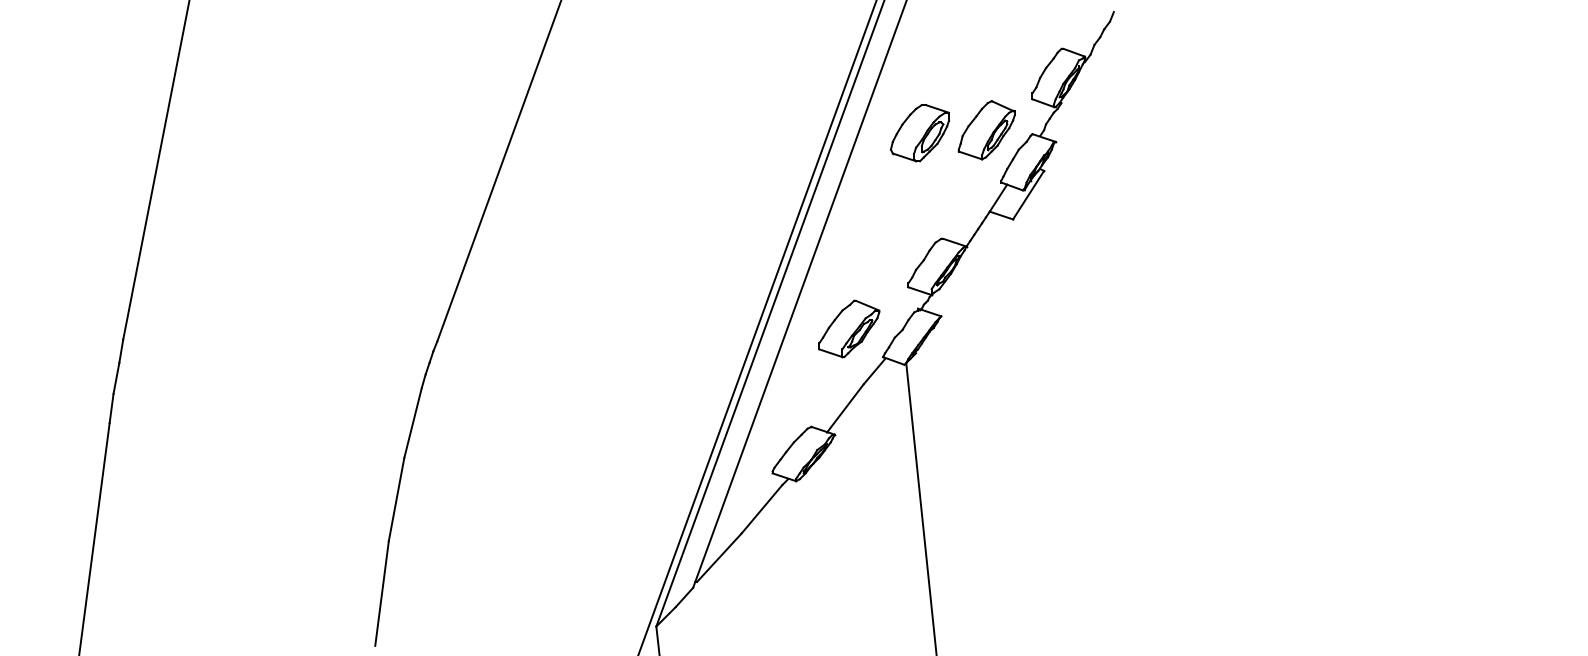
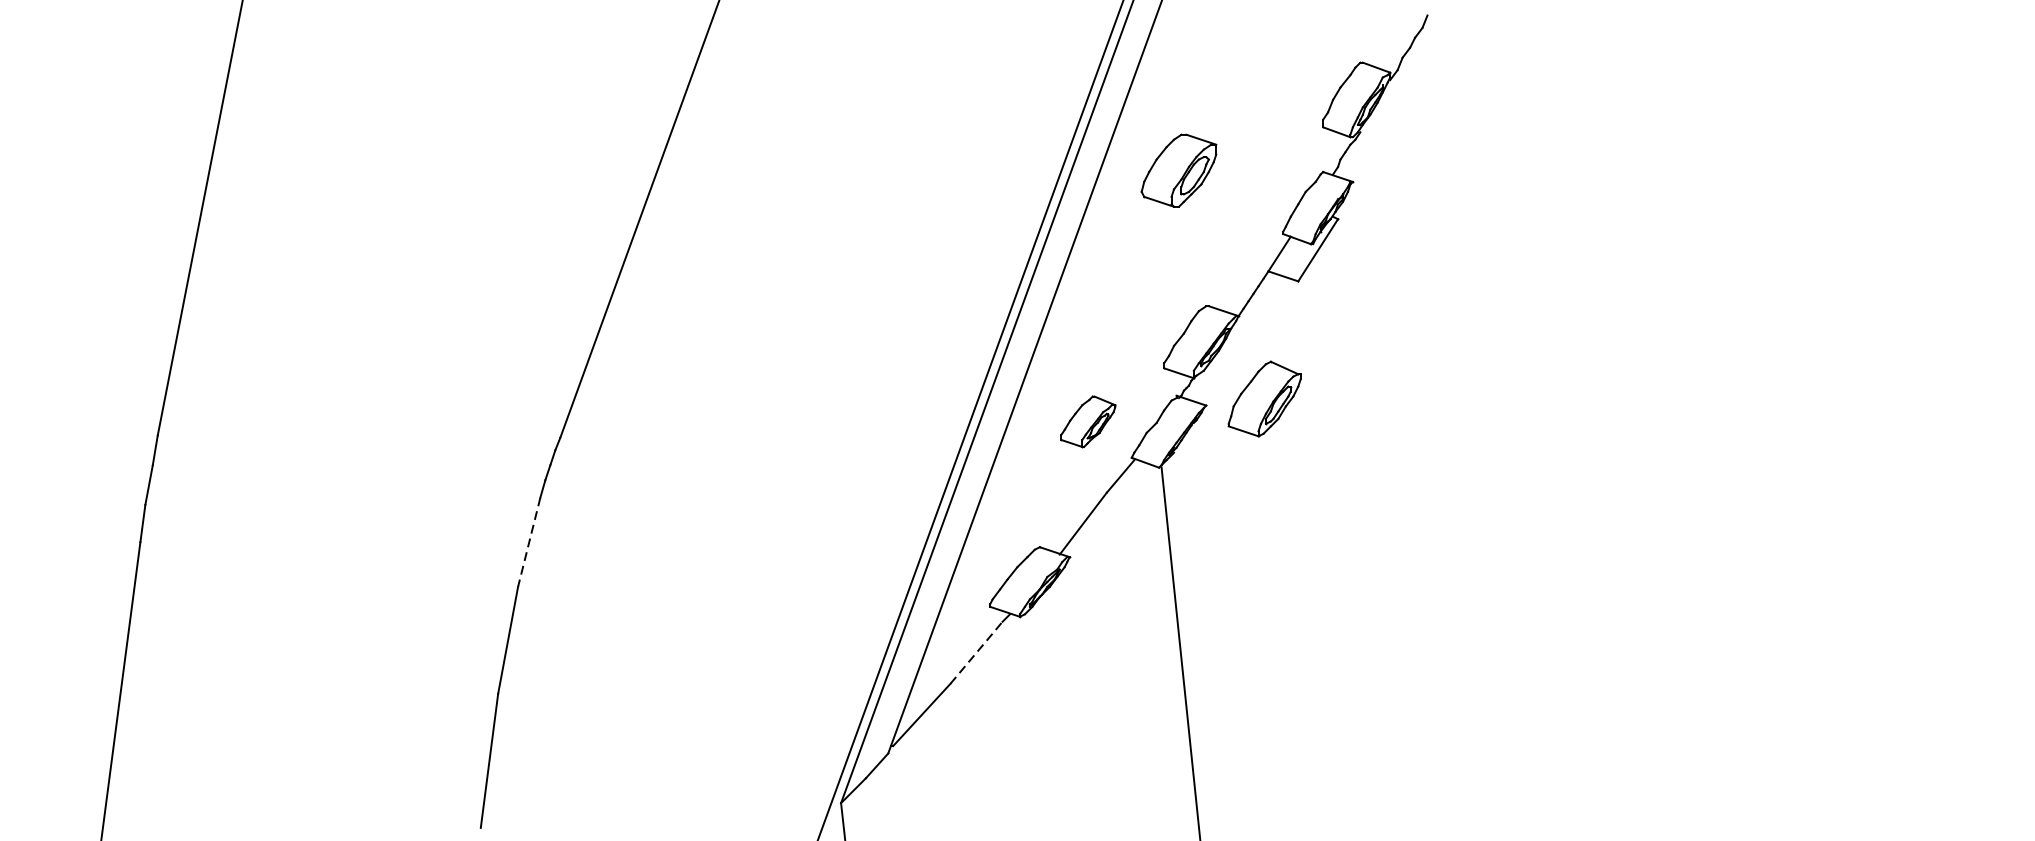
part: (986, 130) -> (1264, 399), moved
part: (849, 328) -> (1088, 421), size x0.7
line: (413, 422) -> (529, 541), solid -> dashed
line: (762, 509) -> (977, 653), solid -> dashed

